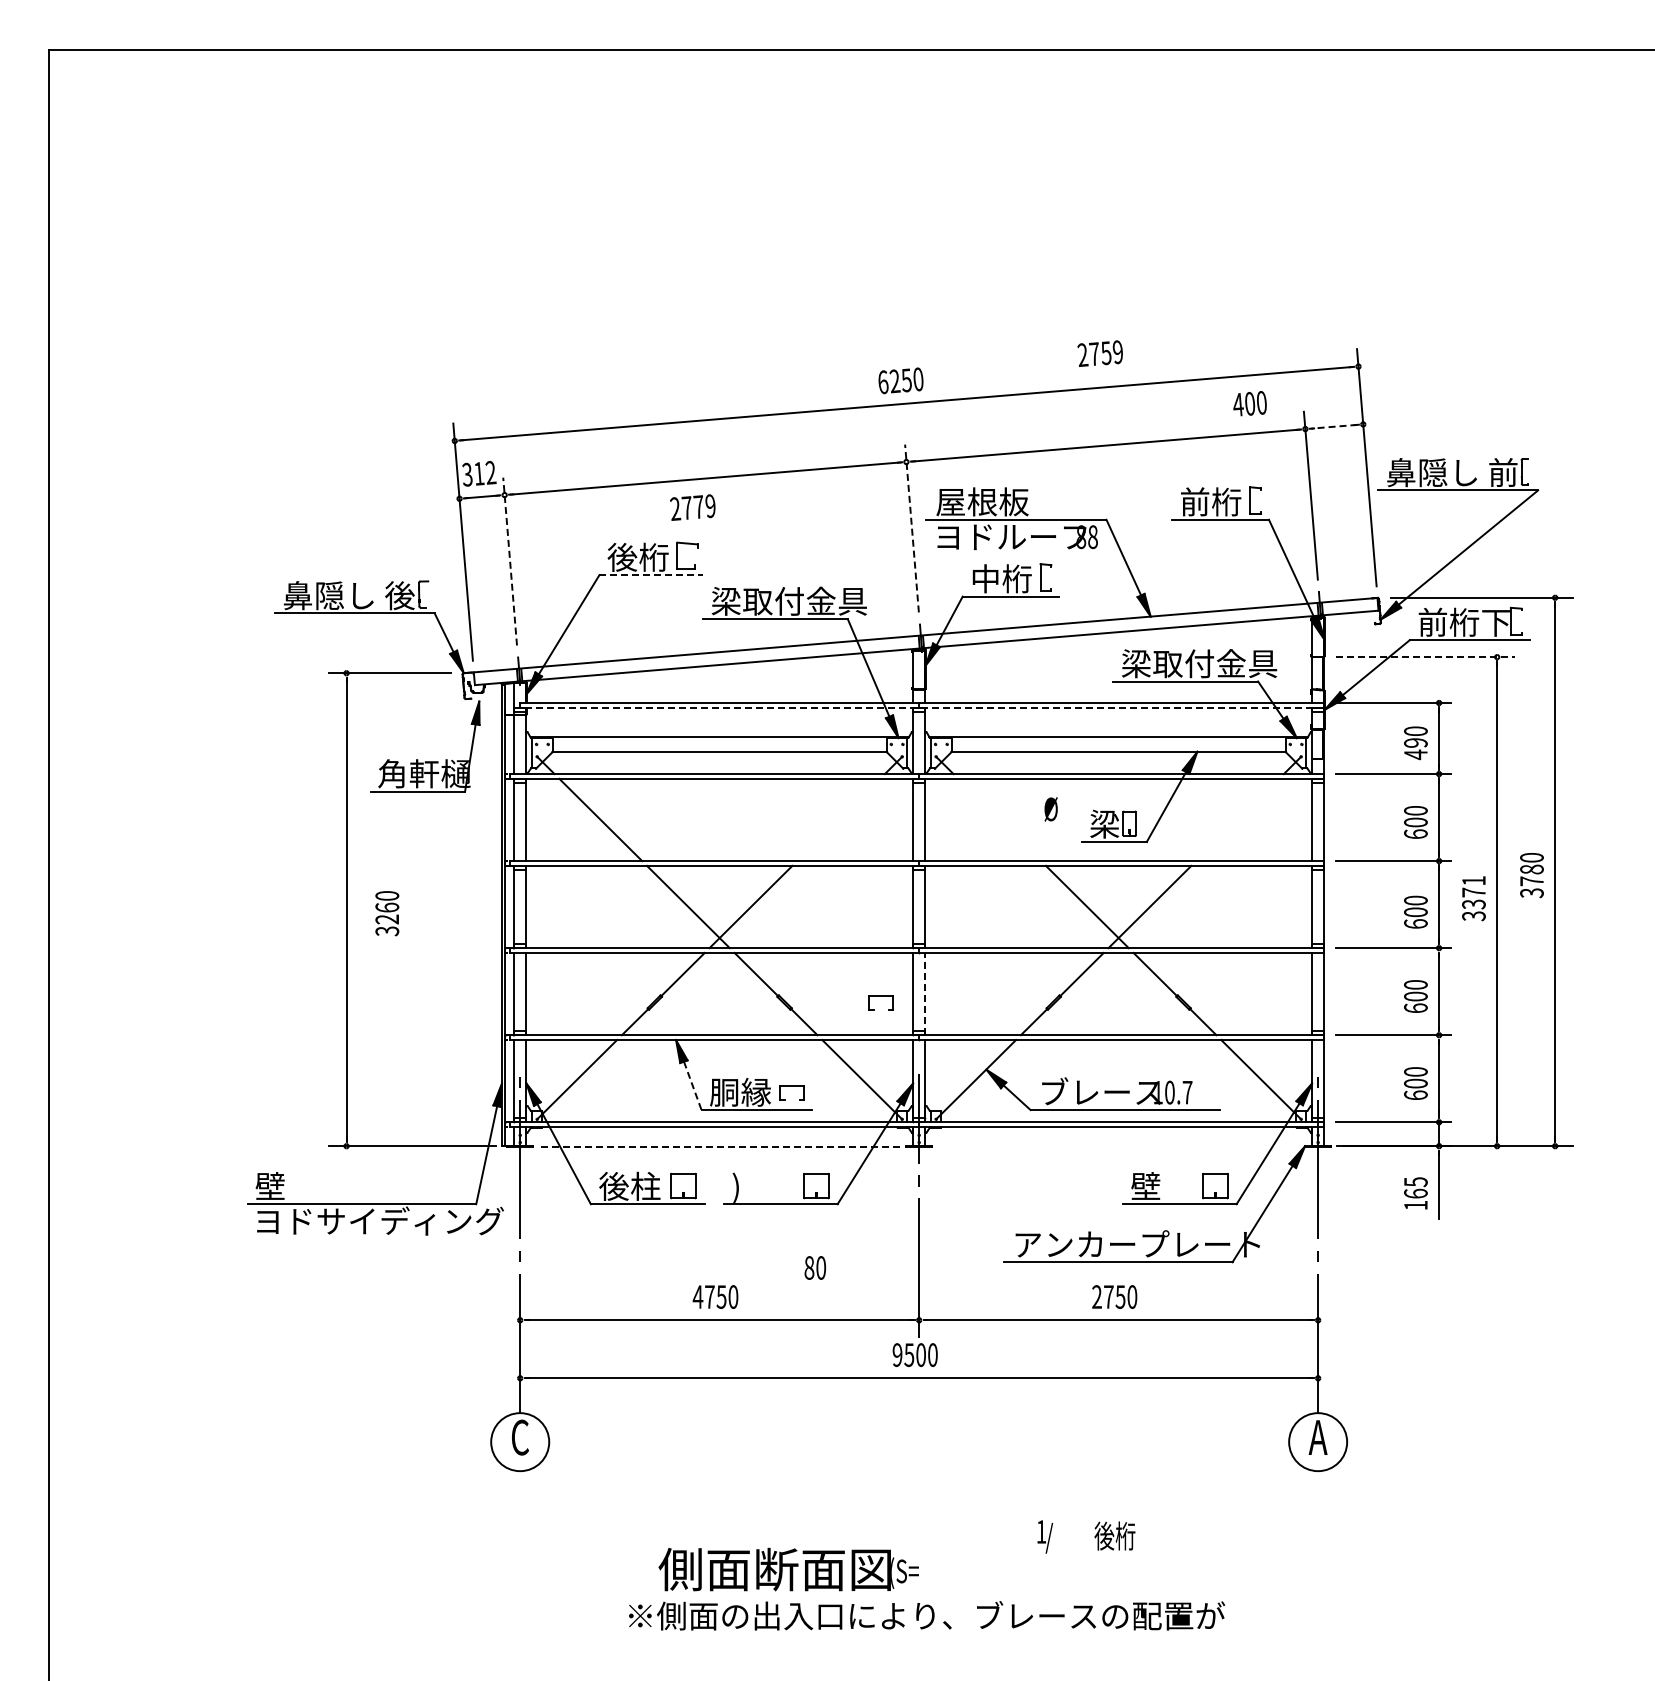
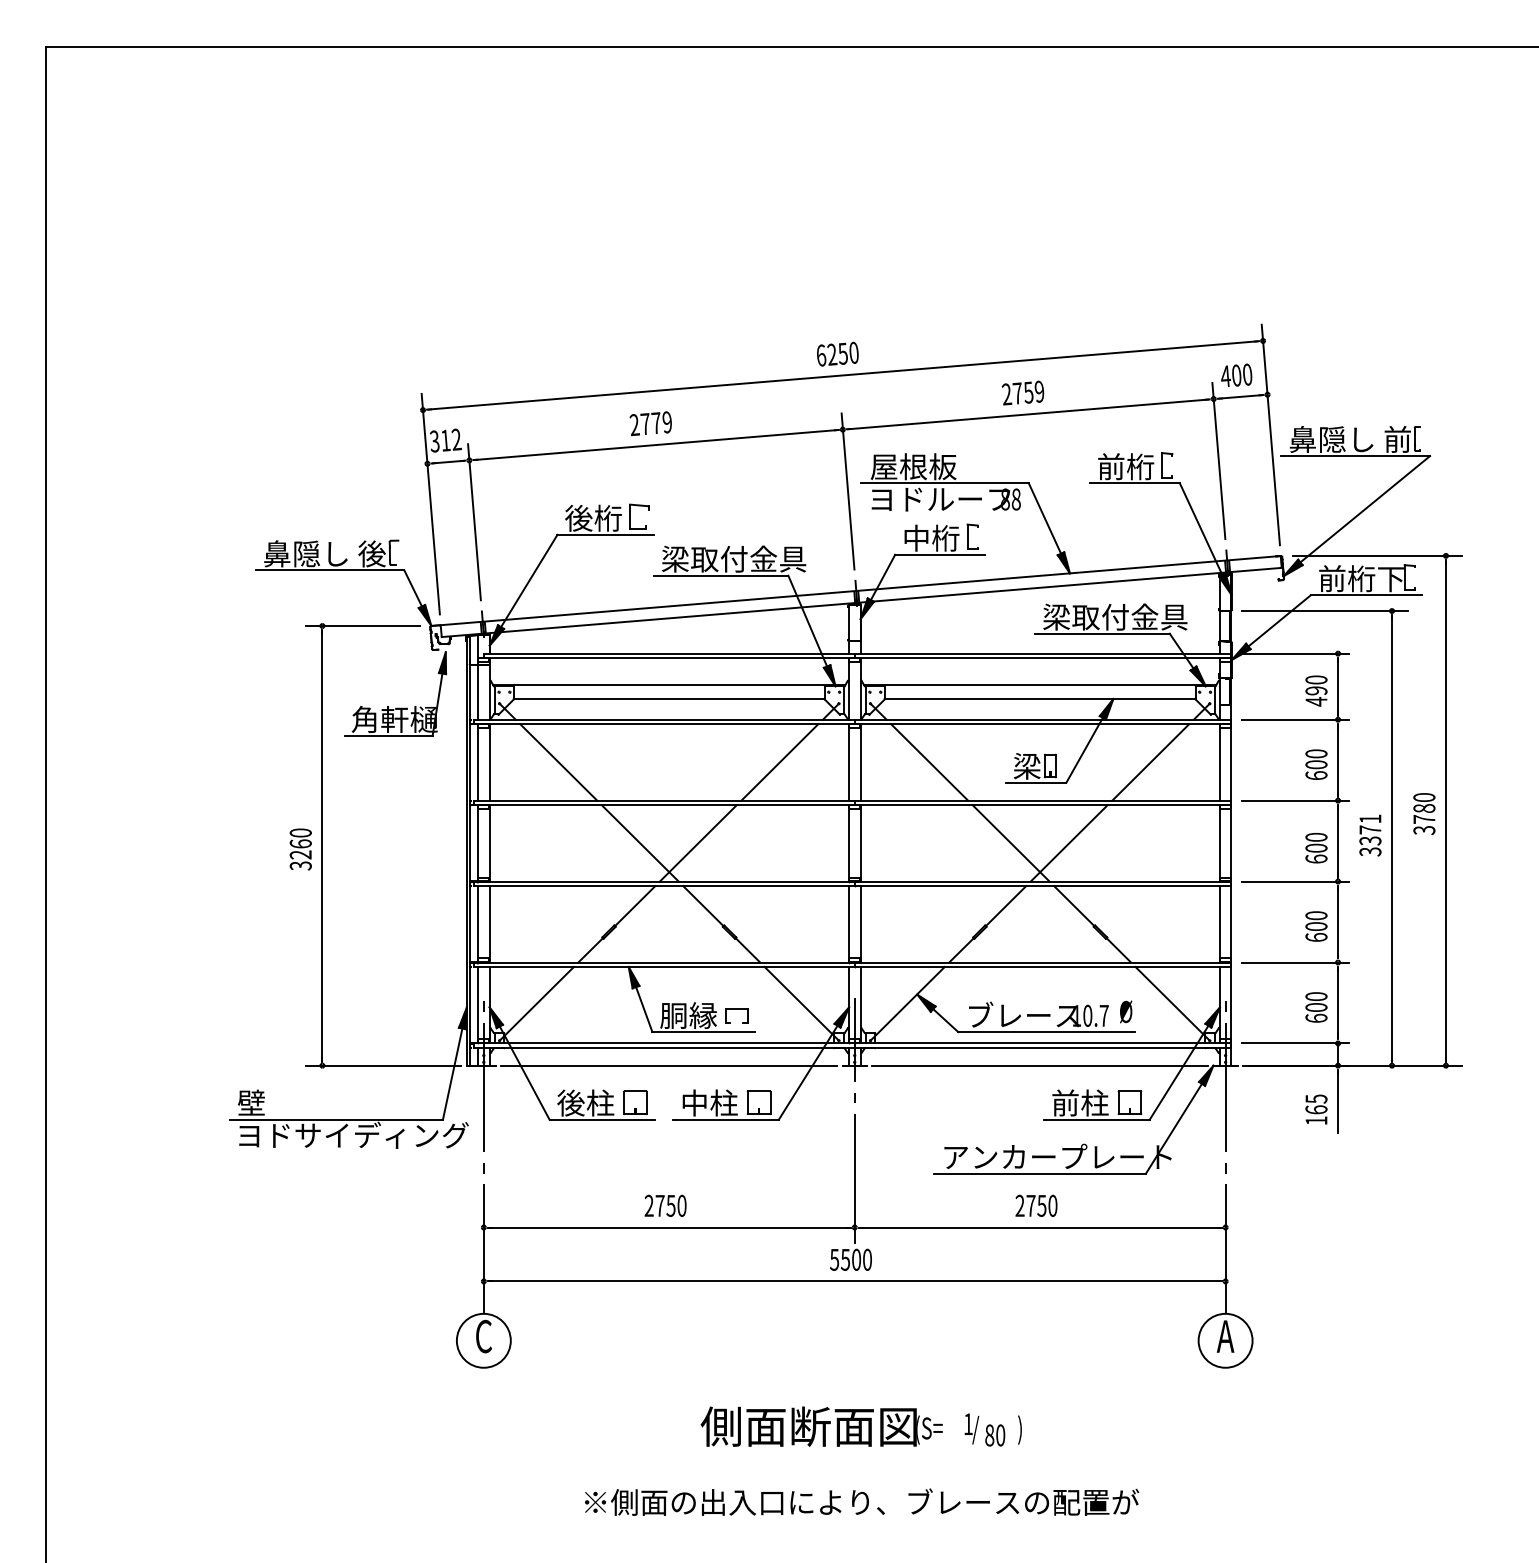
text: (1099, 353) -> (1022, 392), moved
text: (1249, 403) -> (1236, 375), moved
line: (1333, 426) -> (1239, 396), dashed -> solid
text: (692, 507) -> (650, 423), moved
line: (911, 528) -> (847, 491), dashed -> solid
line: (510, 561) -> (474, 522), dashed -> solid
line: (651, 575) -> (605, 535), dashed -> solid
line: (1425, 657) -> (1325, 611), dashed -> solid
line: (922, 707) -> (857, 657), dashed -> solid
text: (1050, 809) -> (1125, 1012), moved
line: (838, 819) -> (779, 761), added
line: (999, 819) -> (929, 761), added
line: (1237, 819) -> (1150, 761), added
text: (387, 913) -> (300, 849), moved
line: (925, 993) -> (860, 923), dashed -> solid
part: (880, 1002) -> (818, 932), removed
line: (692, 1085) -> (644, 1009), dashed -> solid
line: (719, 1147) -> (669, 1066), dashed -> solid
line: (1118, 1147) -> (1040, 1066), added
text: (1161, 1185) -> (1079, 1102), 壁 -> 前柱
text: (762, 1186) -> (709, 1103), ) -> 中柱
text: (814, 1267) -> (994, 1435), moved
text: (697, 1296) -> (648, 1205), 4750 -> 2750
text: (897, 1354) -> (834, 1259), 9500 -> 5500
text: (1114, 1537) -> (1036, 1429), 後桁 -> )
text: (788, 1569) -> (821, 1426), moved

